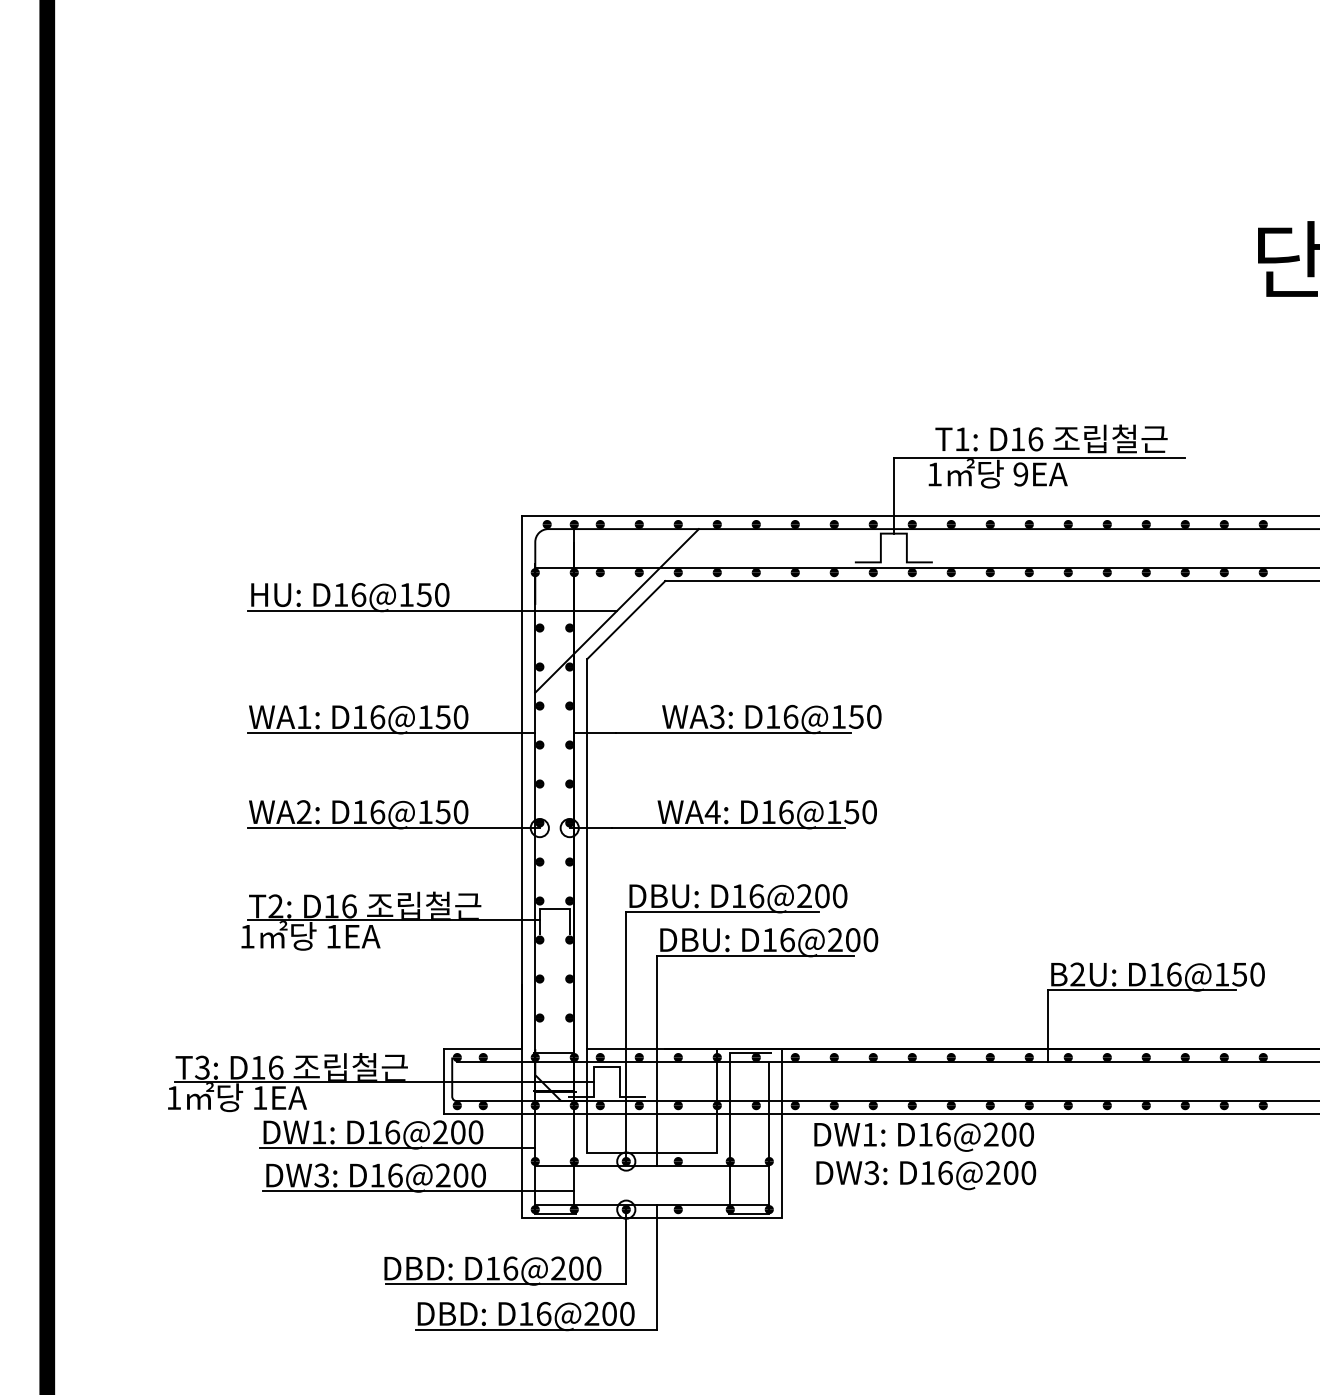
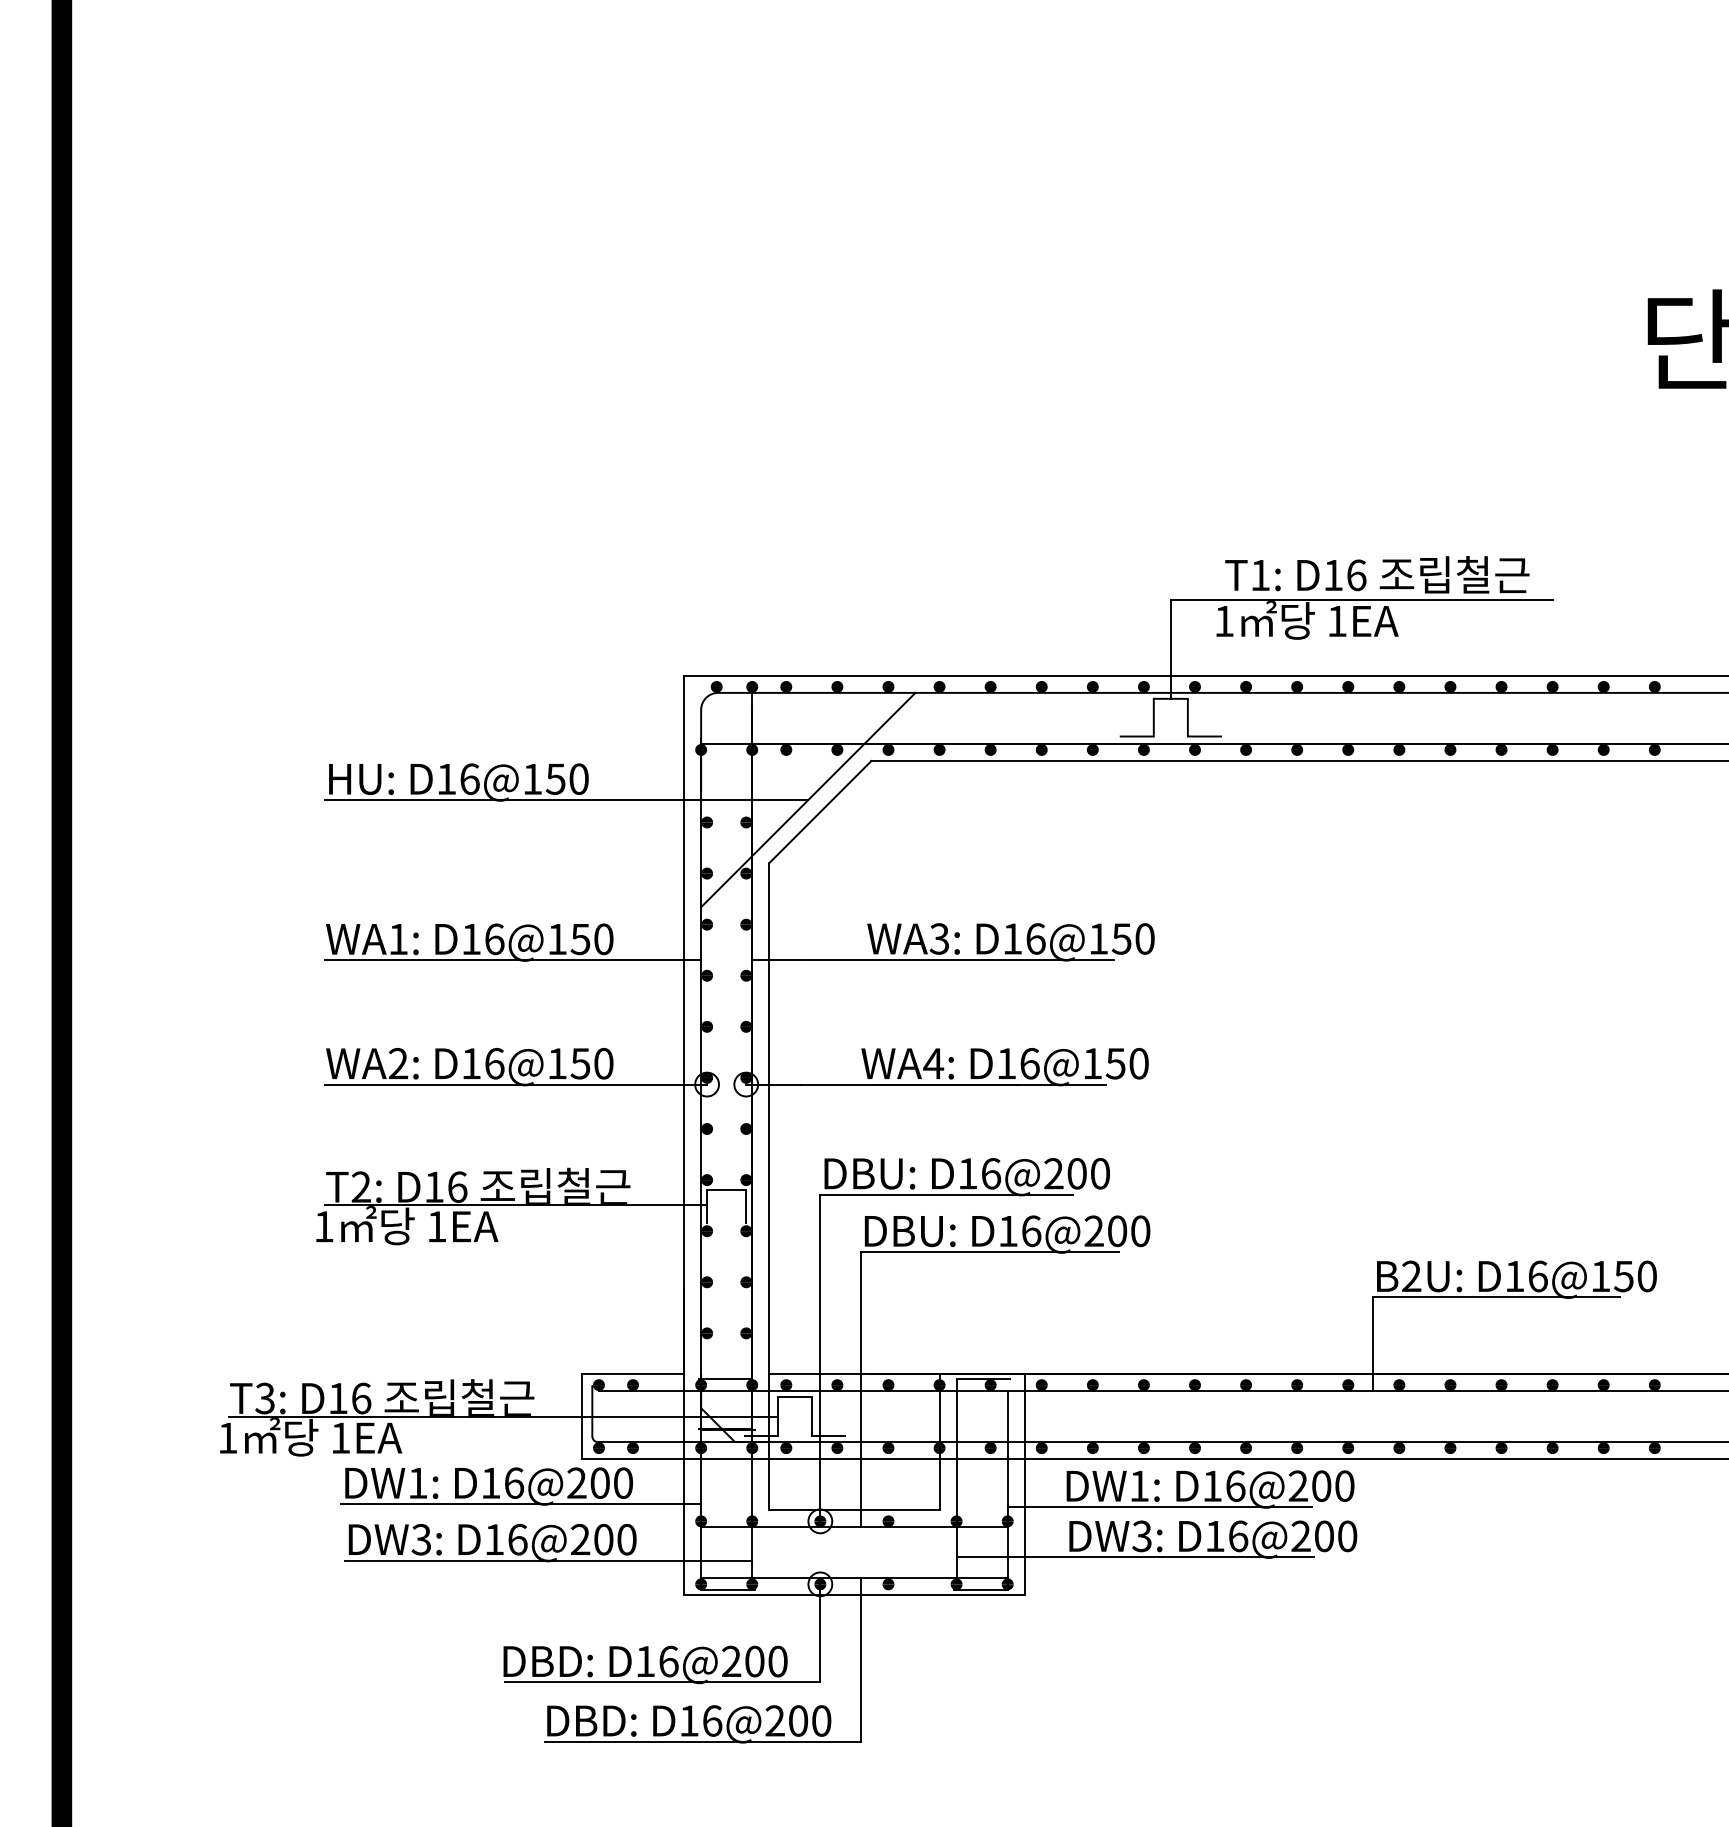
text: (1020, 474) -> (1336, 621), 9EA -> 1EA
line: (885, 1150) -> (1159, 1507), added
line: (866, 1189) -> (1135, 1557), added

